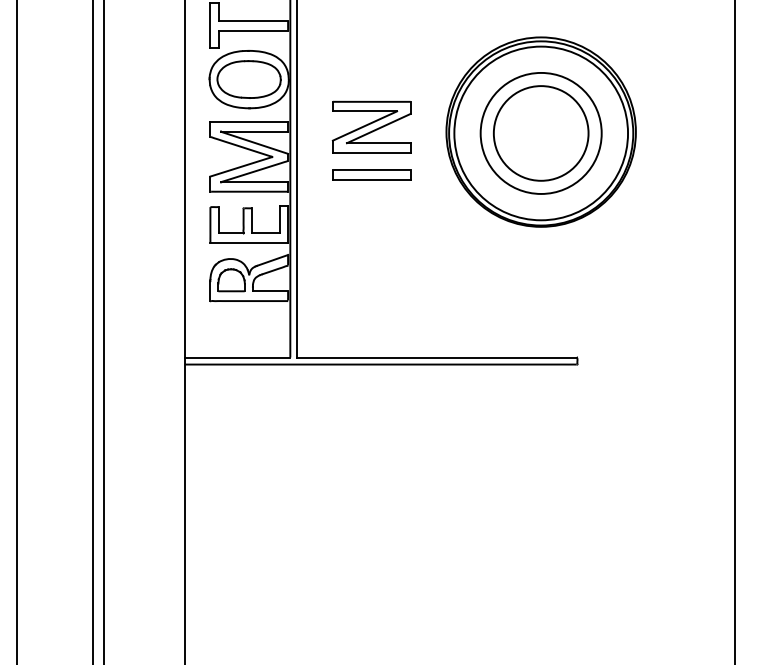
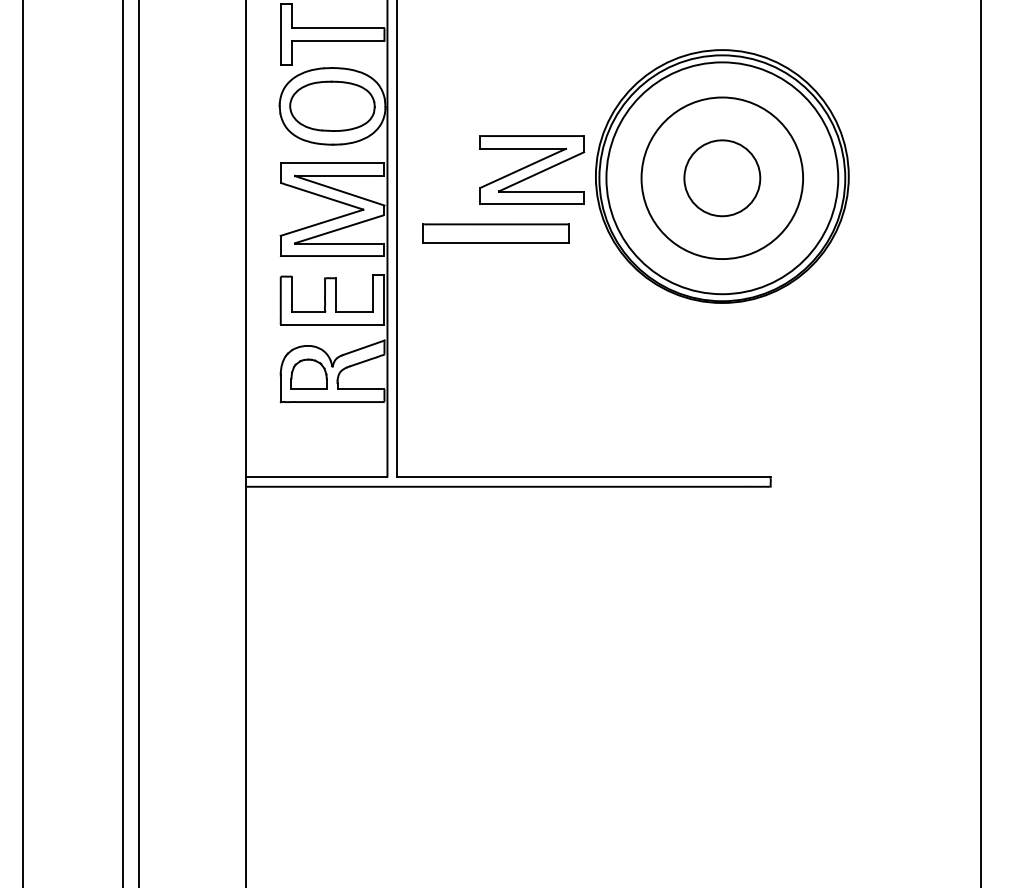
part: (371, 126) -> (531, 169), moved
circle: (540, 133) -> (721, 178), size x0.6
part: (371, 174) -> (495, 233), size x1.4

